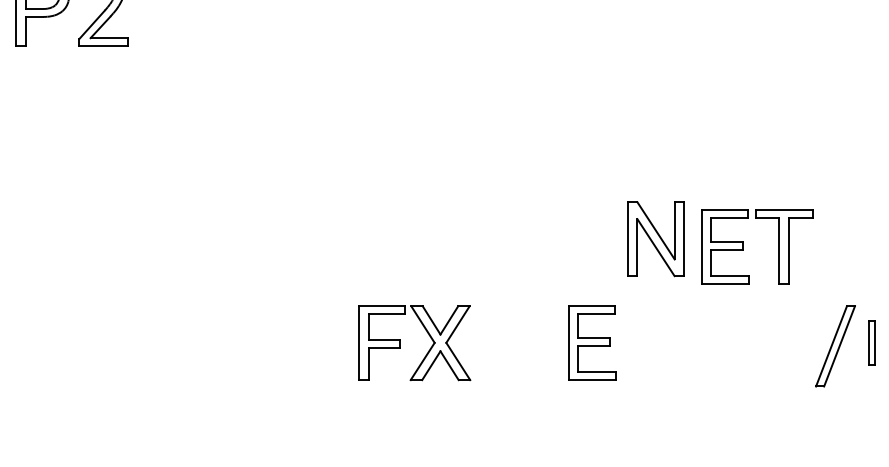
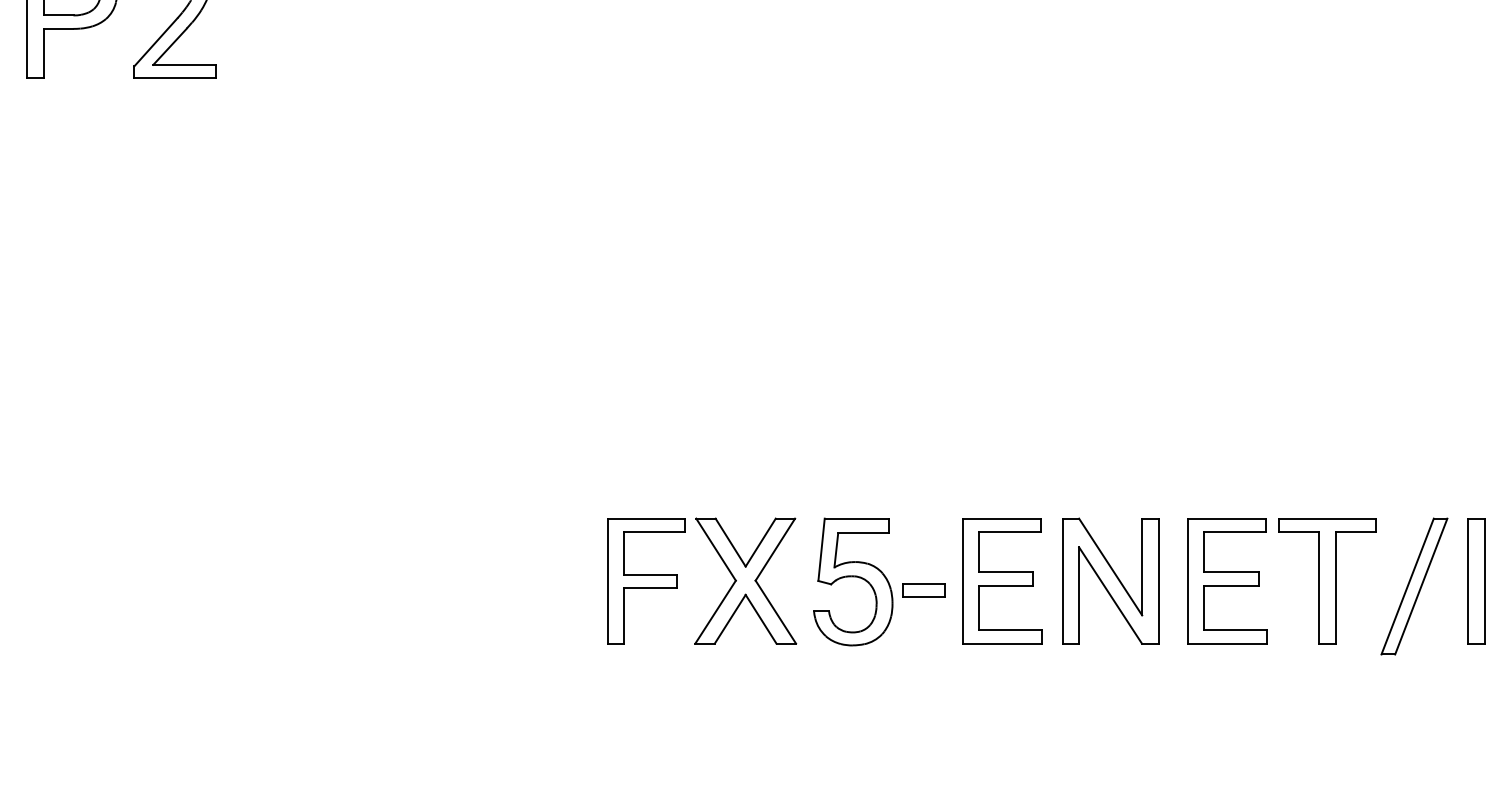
part: (655, 239) -> (1109, 581), moved
part: (743, 246) -> (1258, 580), moved
part: (871, 342) -> (1475, 580), size x1.67
part: (519, 343) -> (879, 581), added

